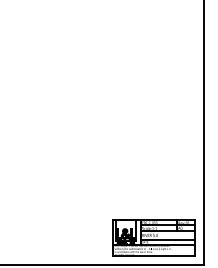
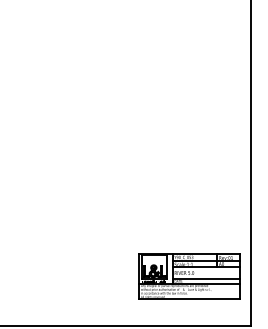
part: (154, 238) -> (189, 276), moved

